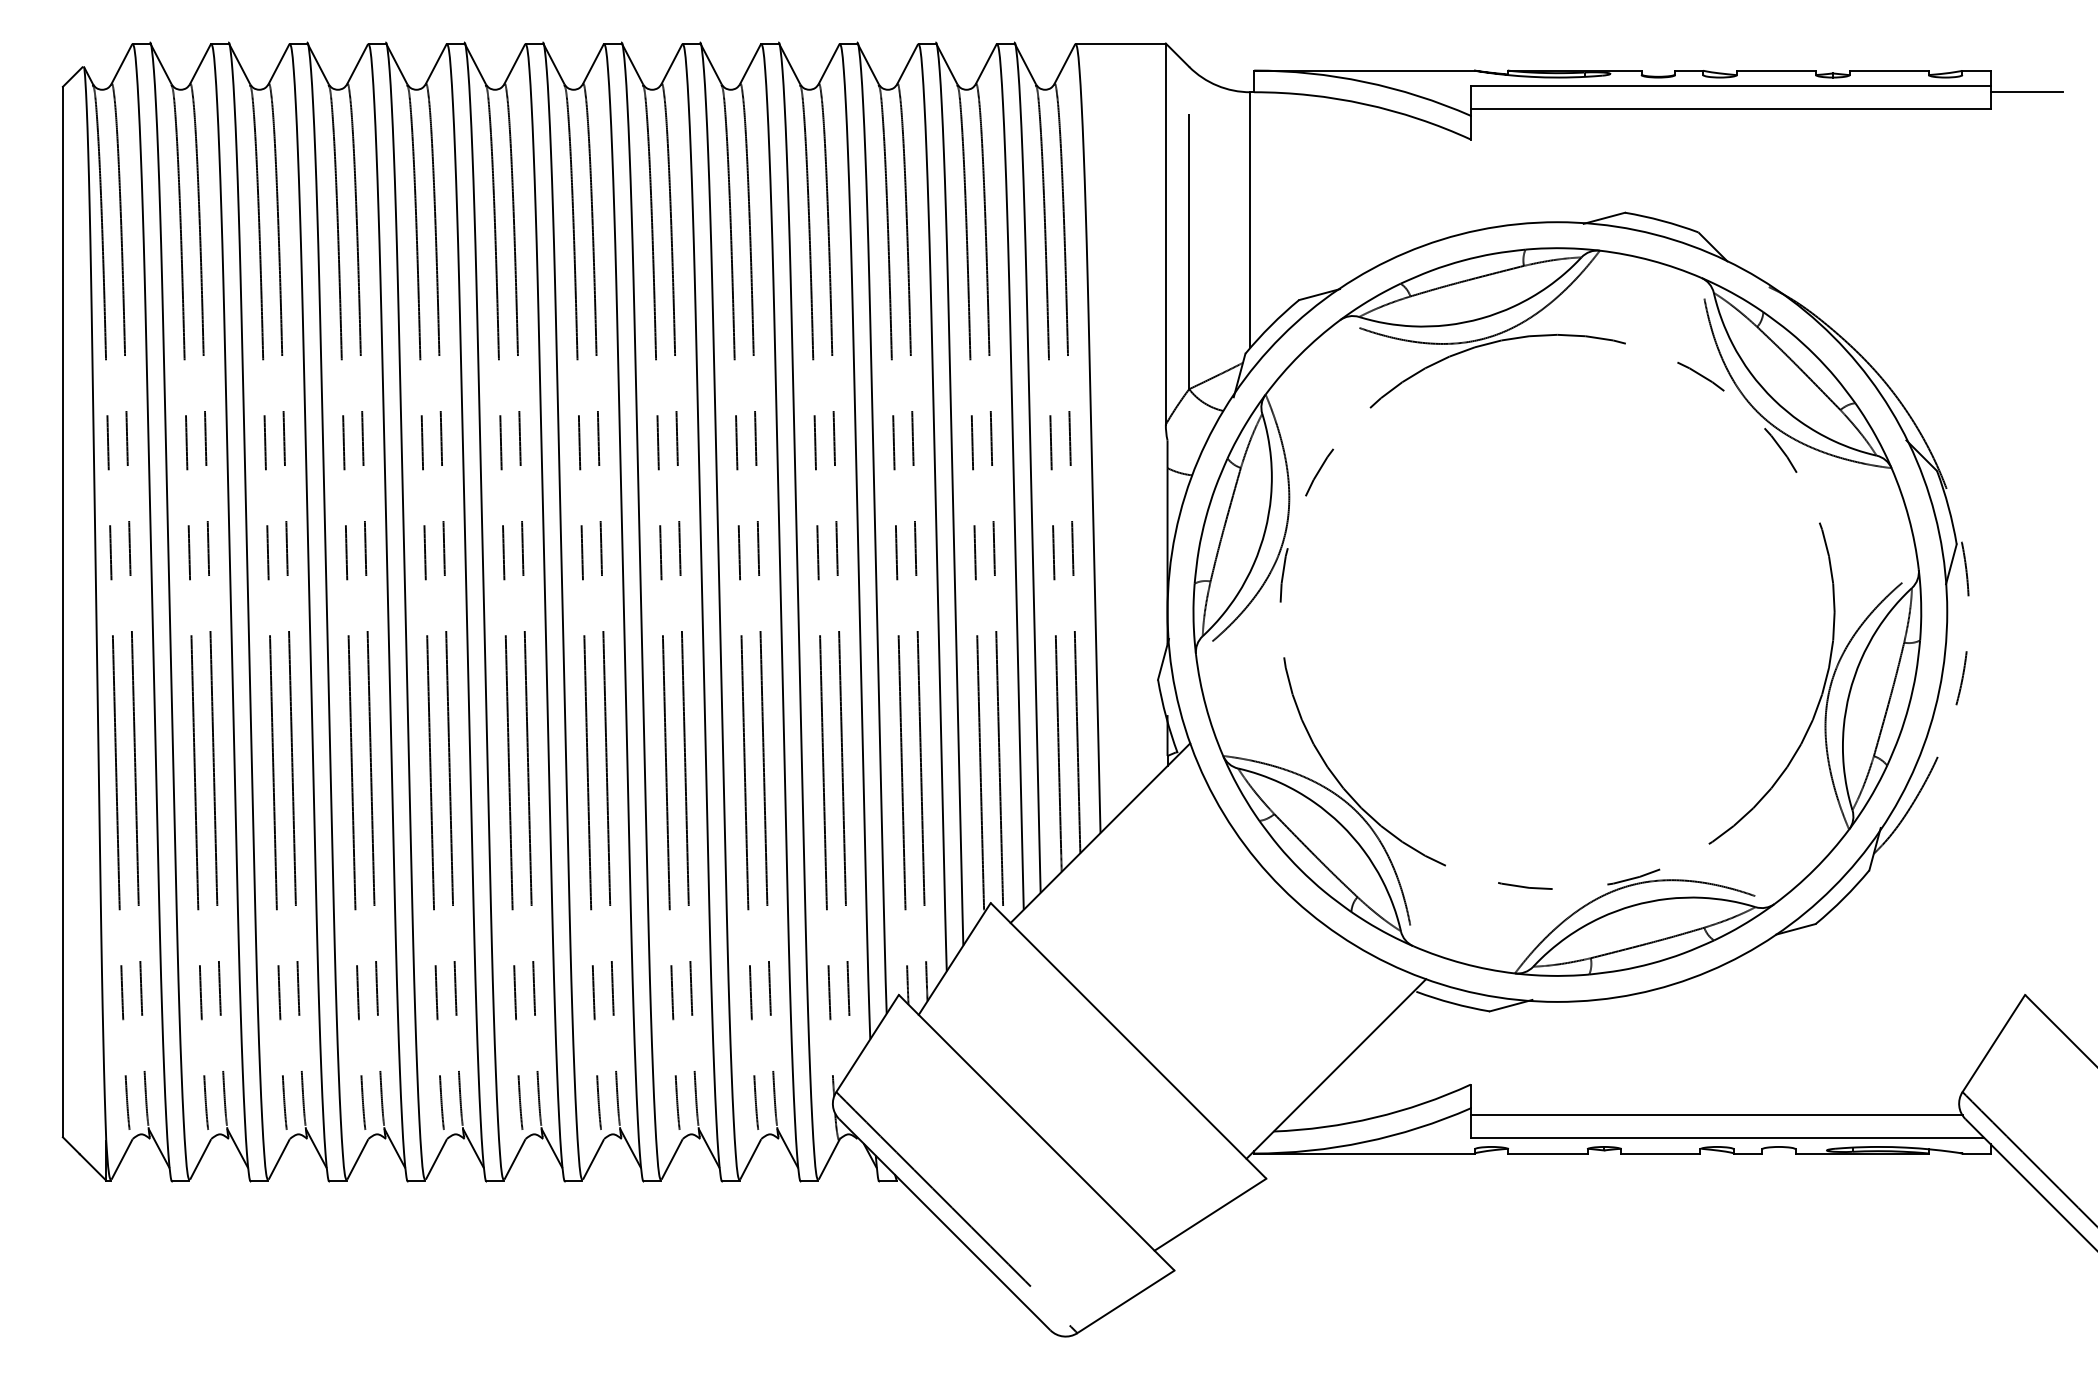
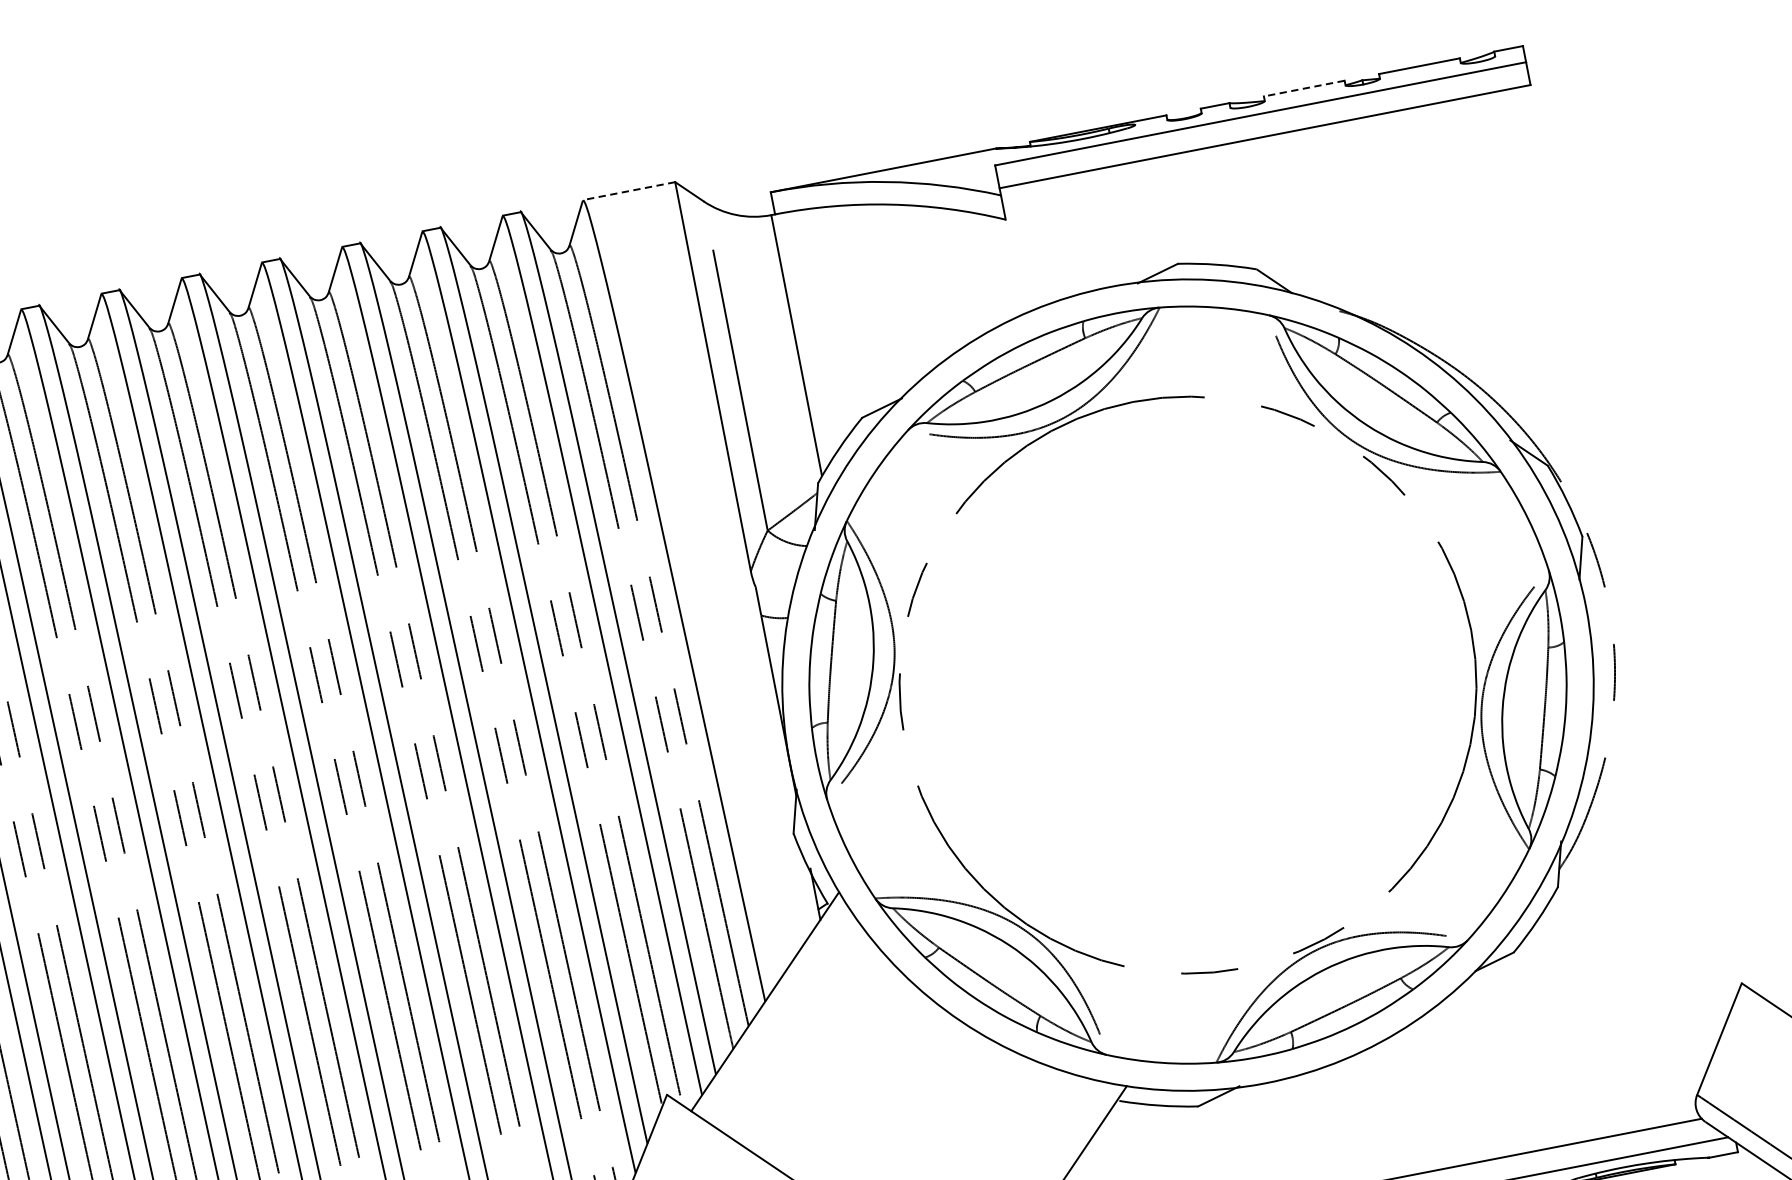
line: (1120, 43) -> (628, 191), solid -> dashed
line: (1776, 70) -> (1304, 88), solid -> dashed
line: (2026, 92) -> (1564, 61), removed

